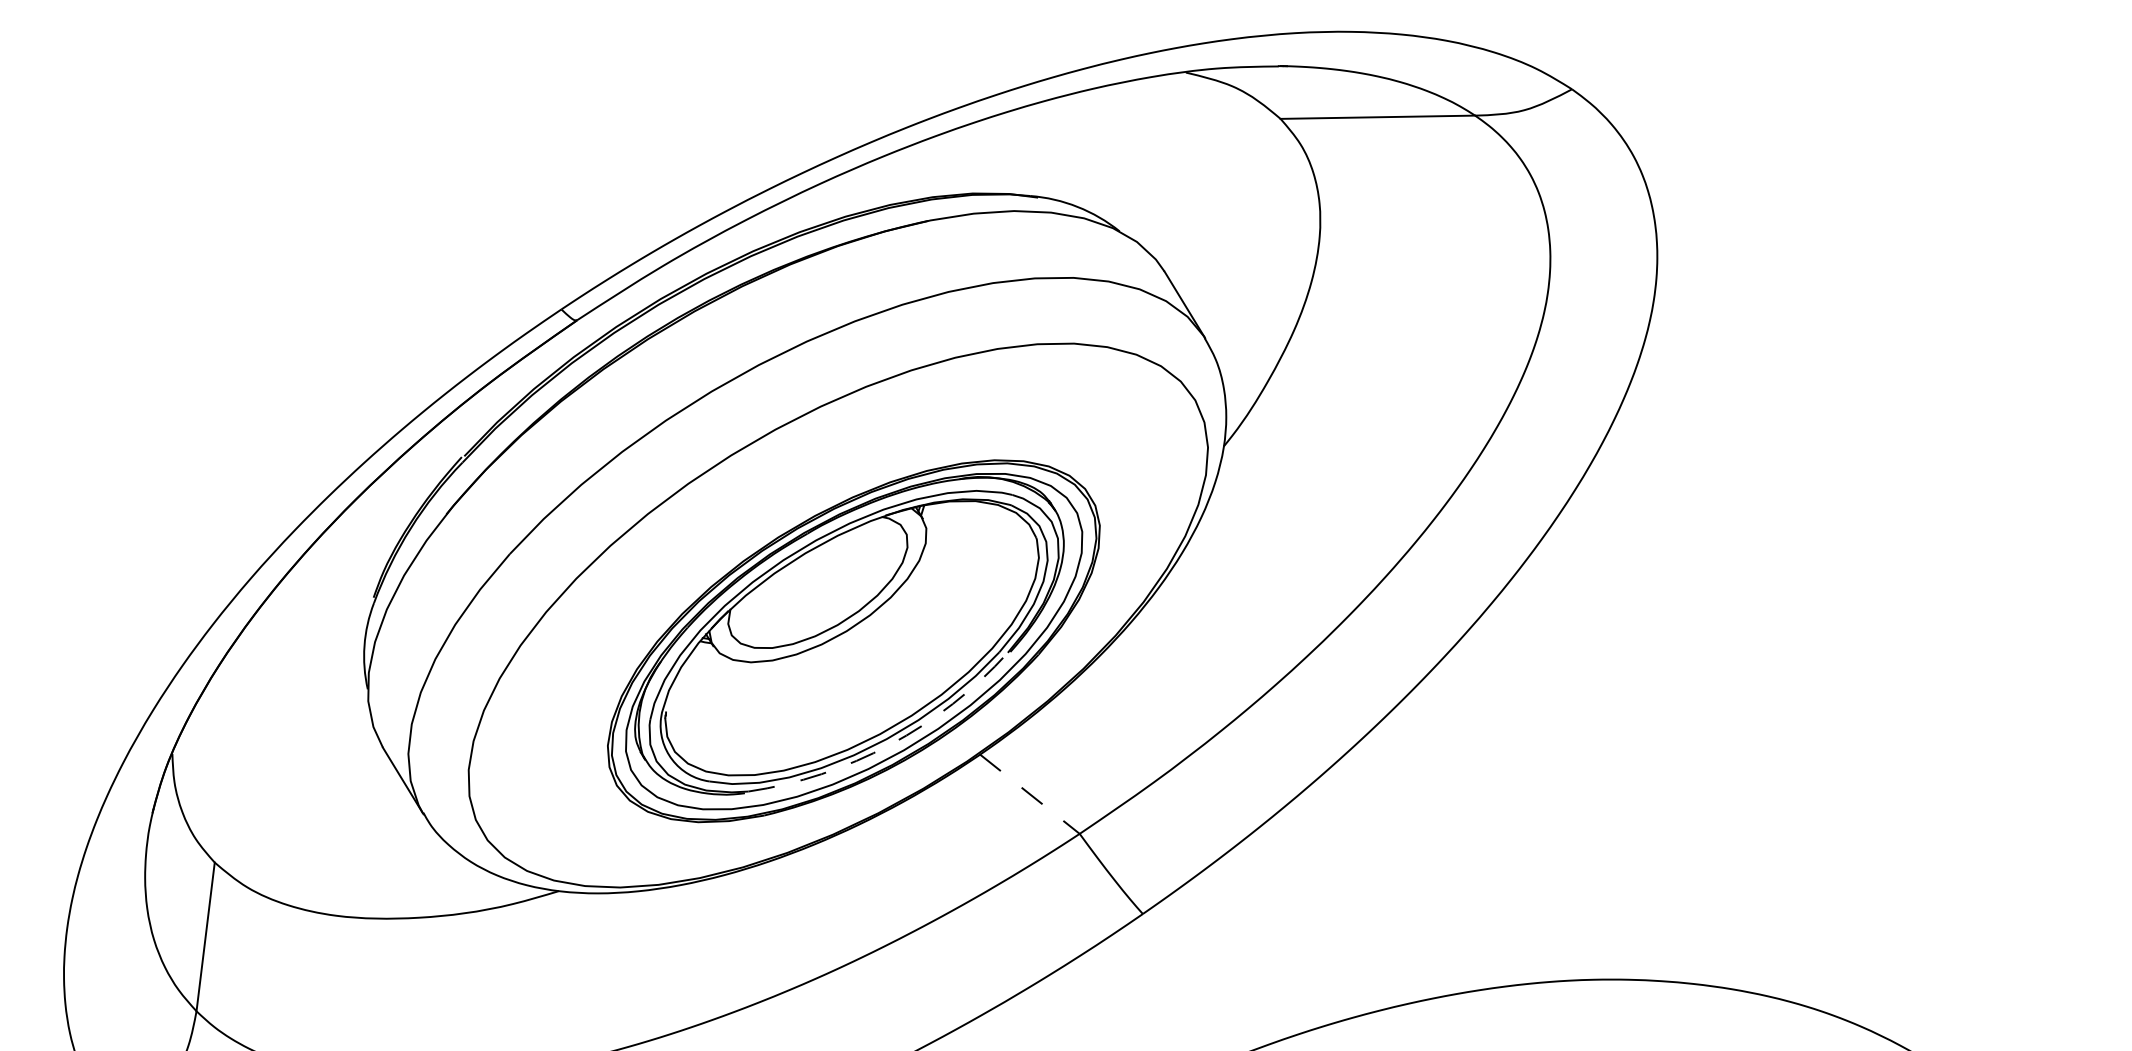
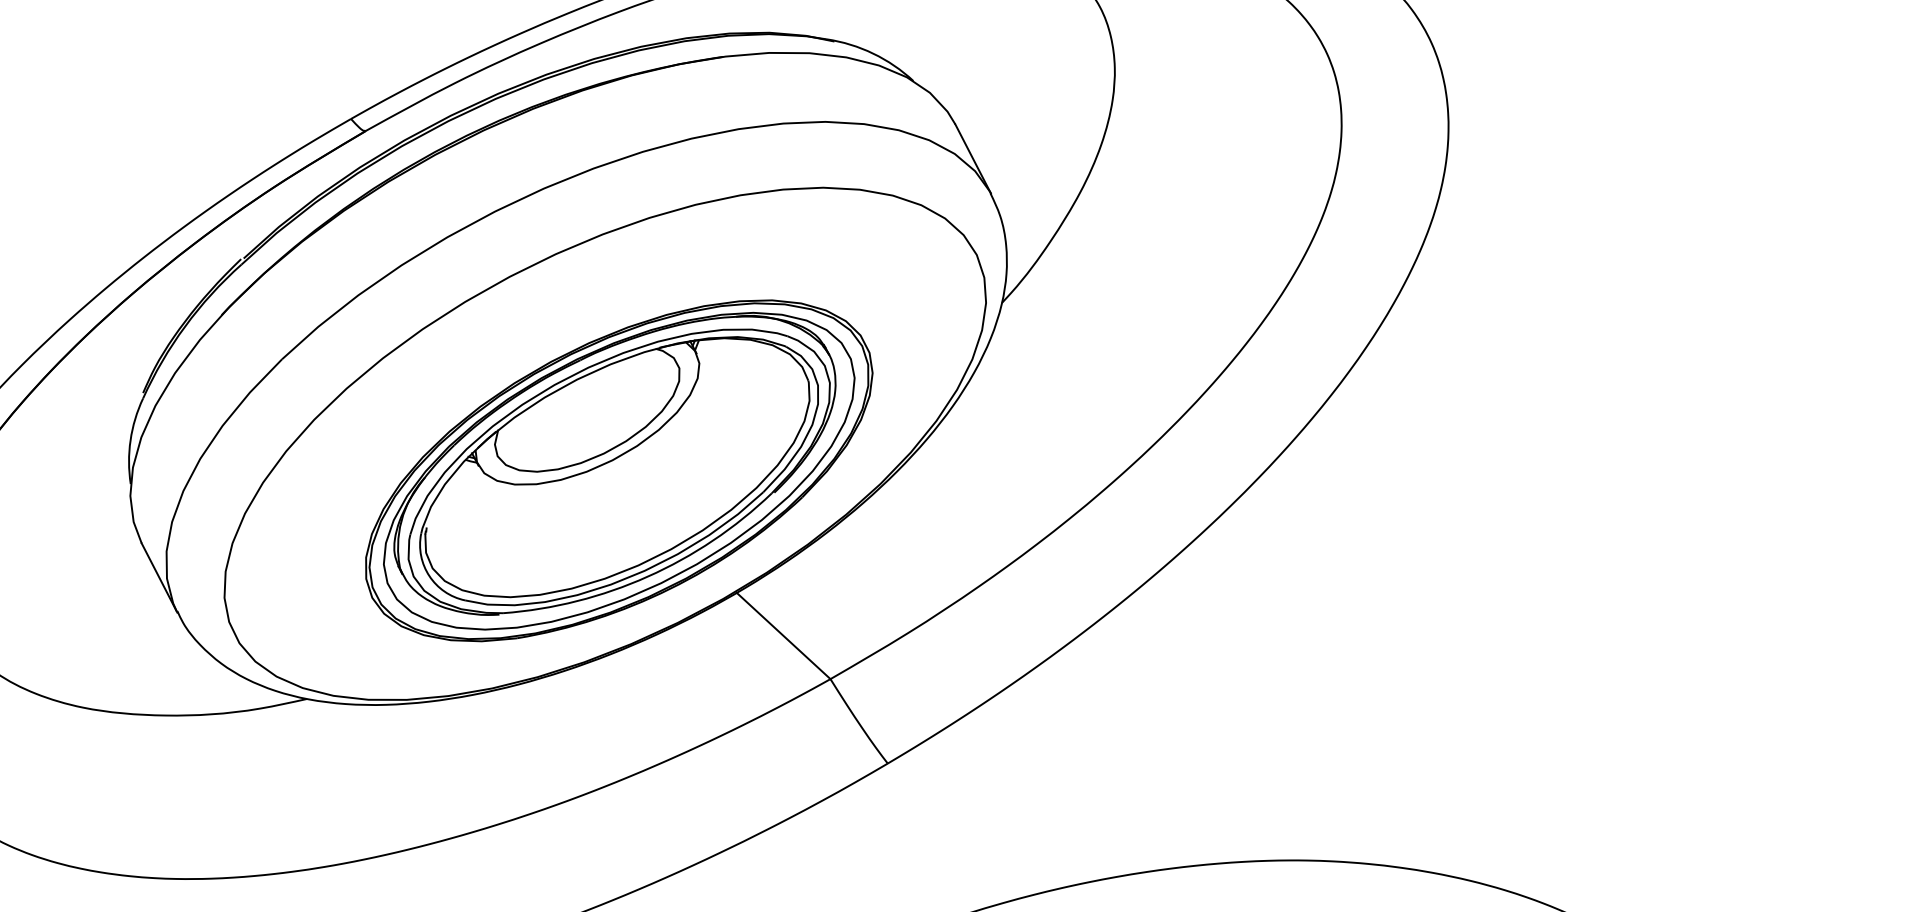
arc: (890, 744) -> (648, 576), dashed -> solid
line: (1029, 794) -> (783, 636), dashed -> solid

